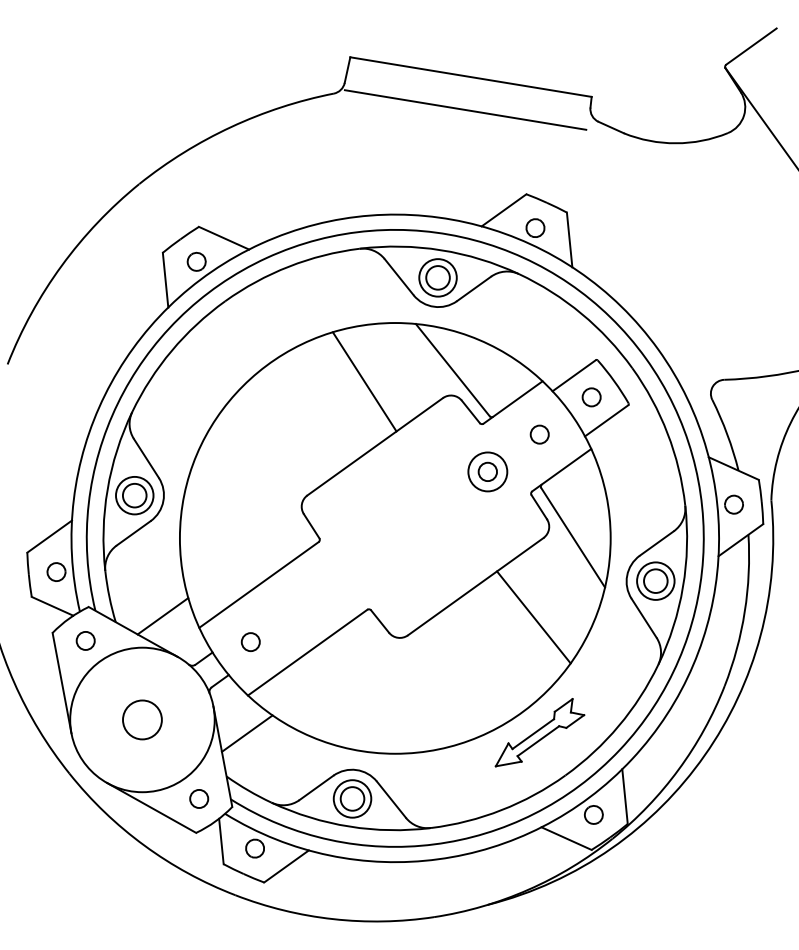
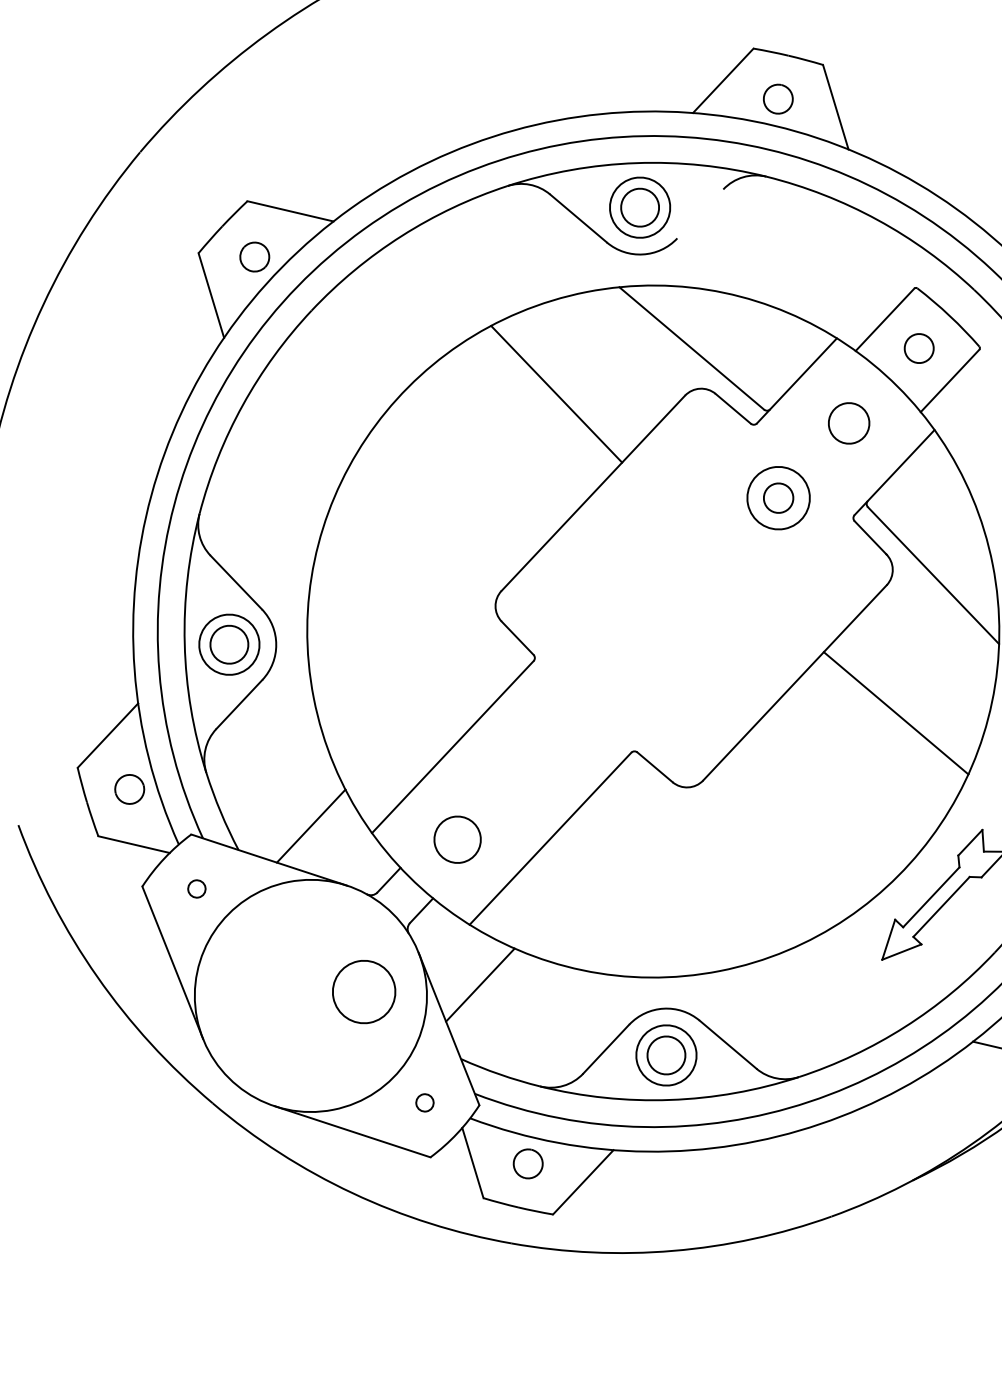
line: (474, 288) -> (700, 213), removed
circle: (539, 434) -> (848, 423), size x1.4
circle: (85, 640) -> (196, 888), size x0.6
circle: (250, 642) -> (457, 840), size x1.6
circle: (142, 719) -> (364, 991), moved
circle: (199, 798) -> (425, 1102), size x0.6

